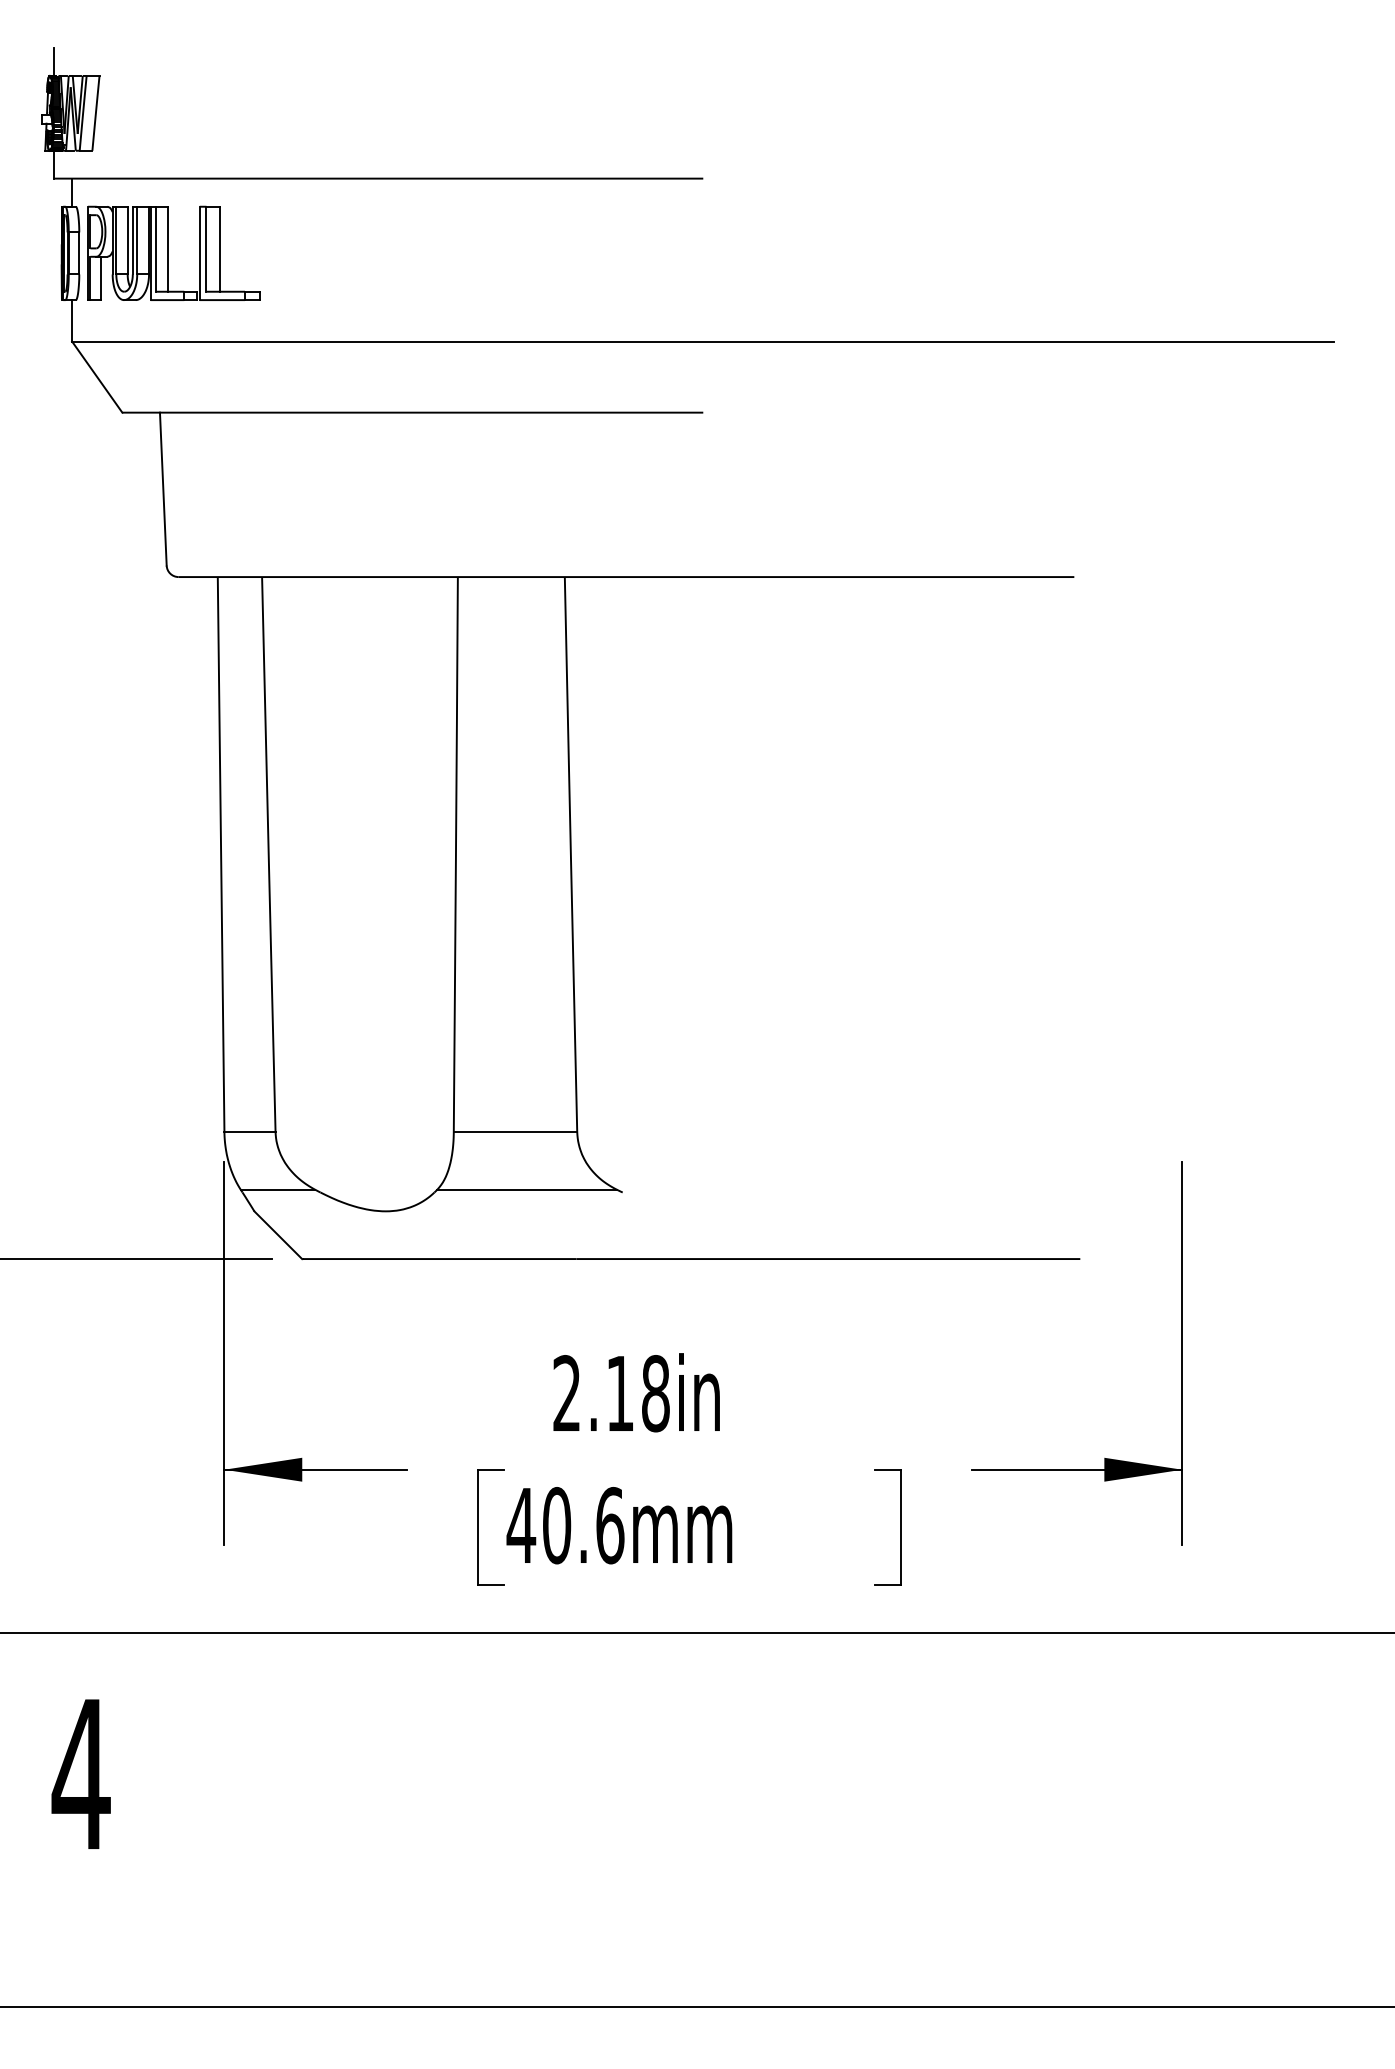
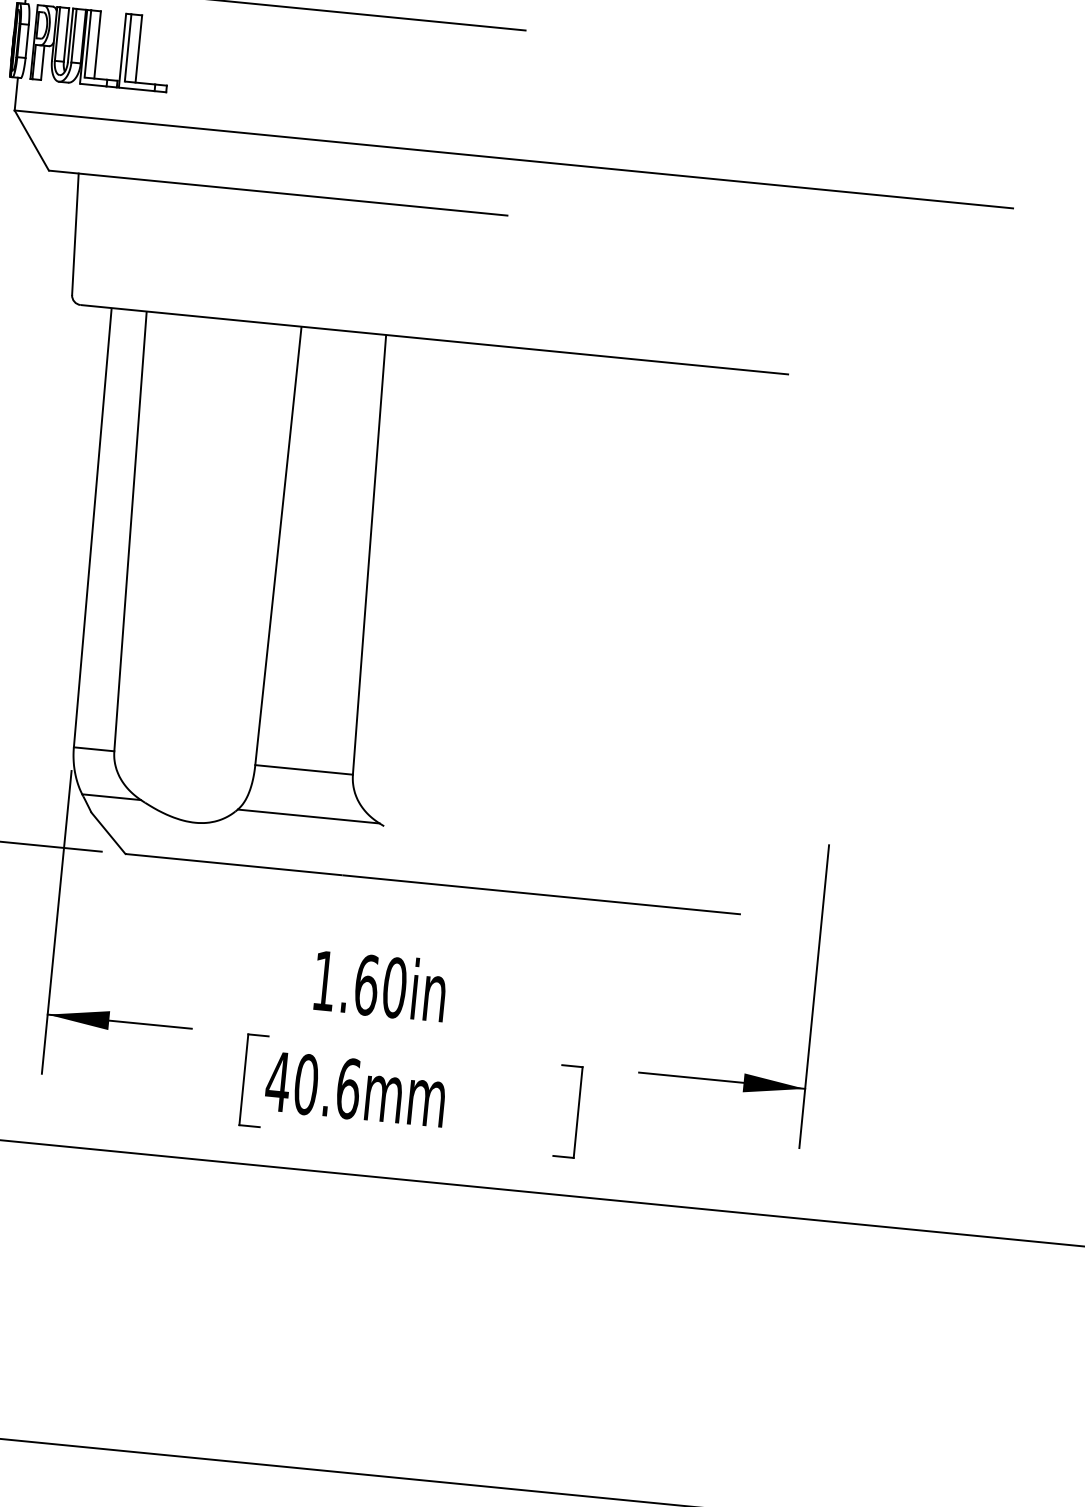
text: (611, 1393) -> (359, 984), 2.18in -> 1.60in

